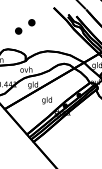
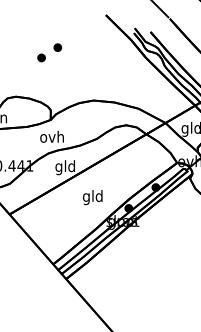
part: (24, 26) -> (48, 51), size x0.62

